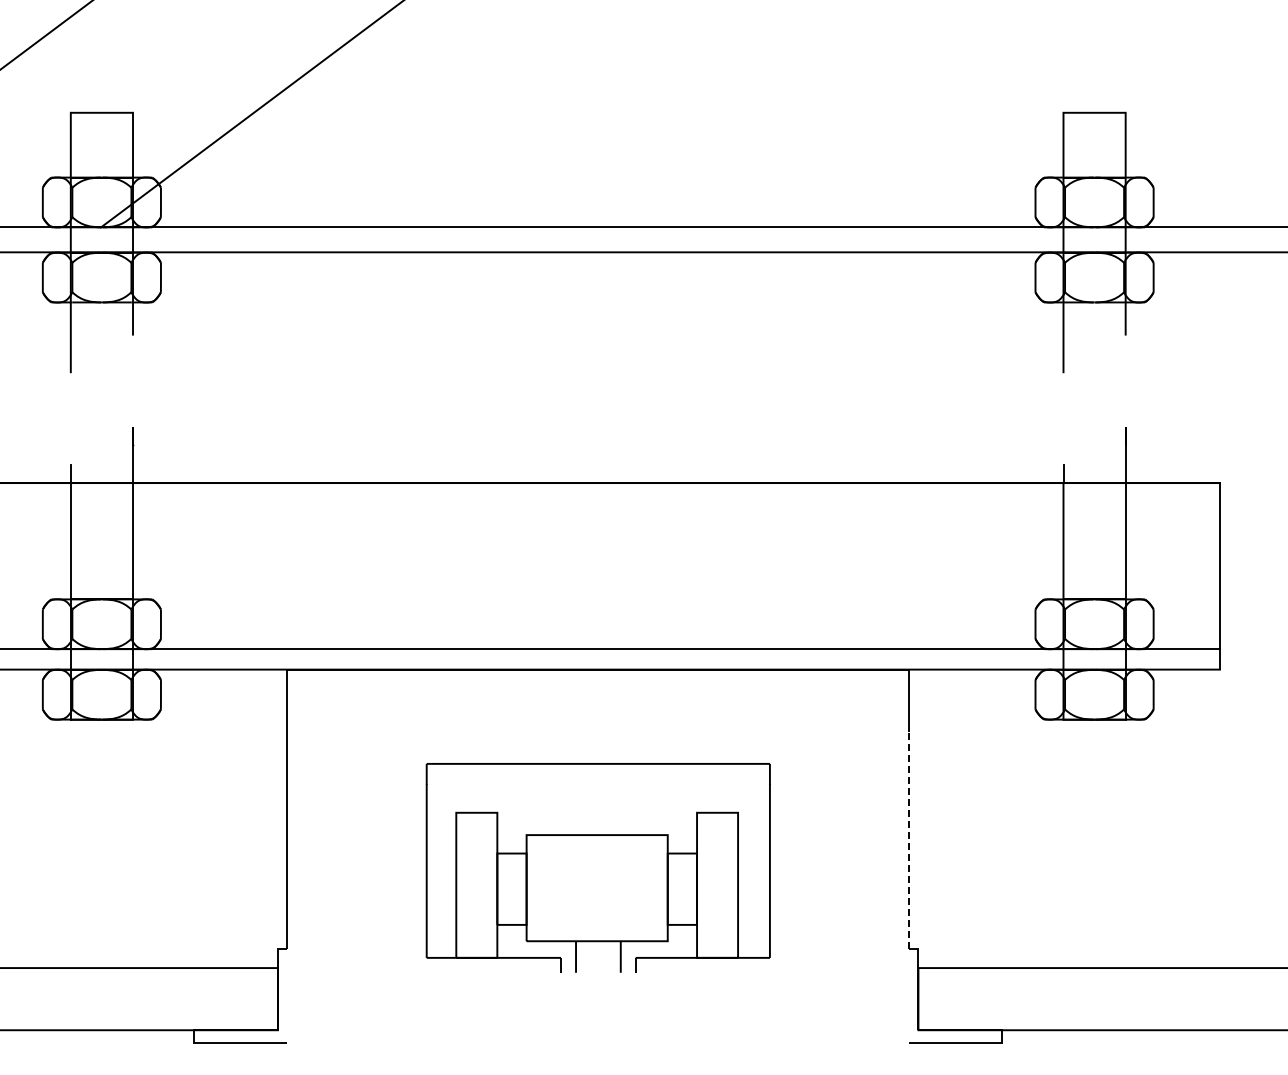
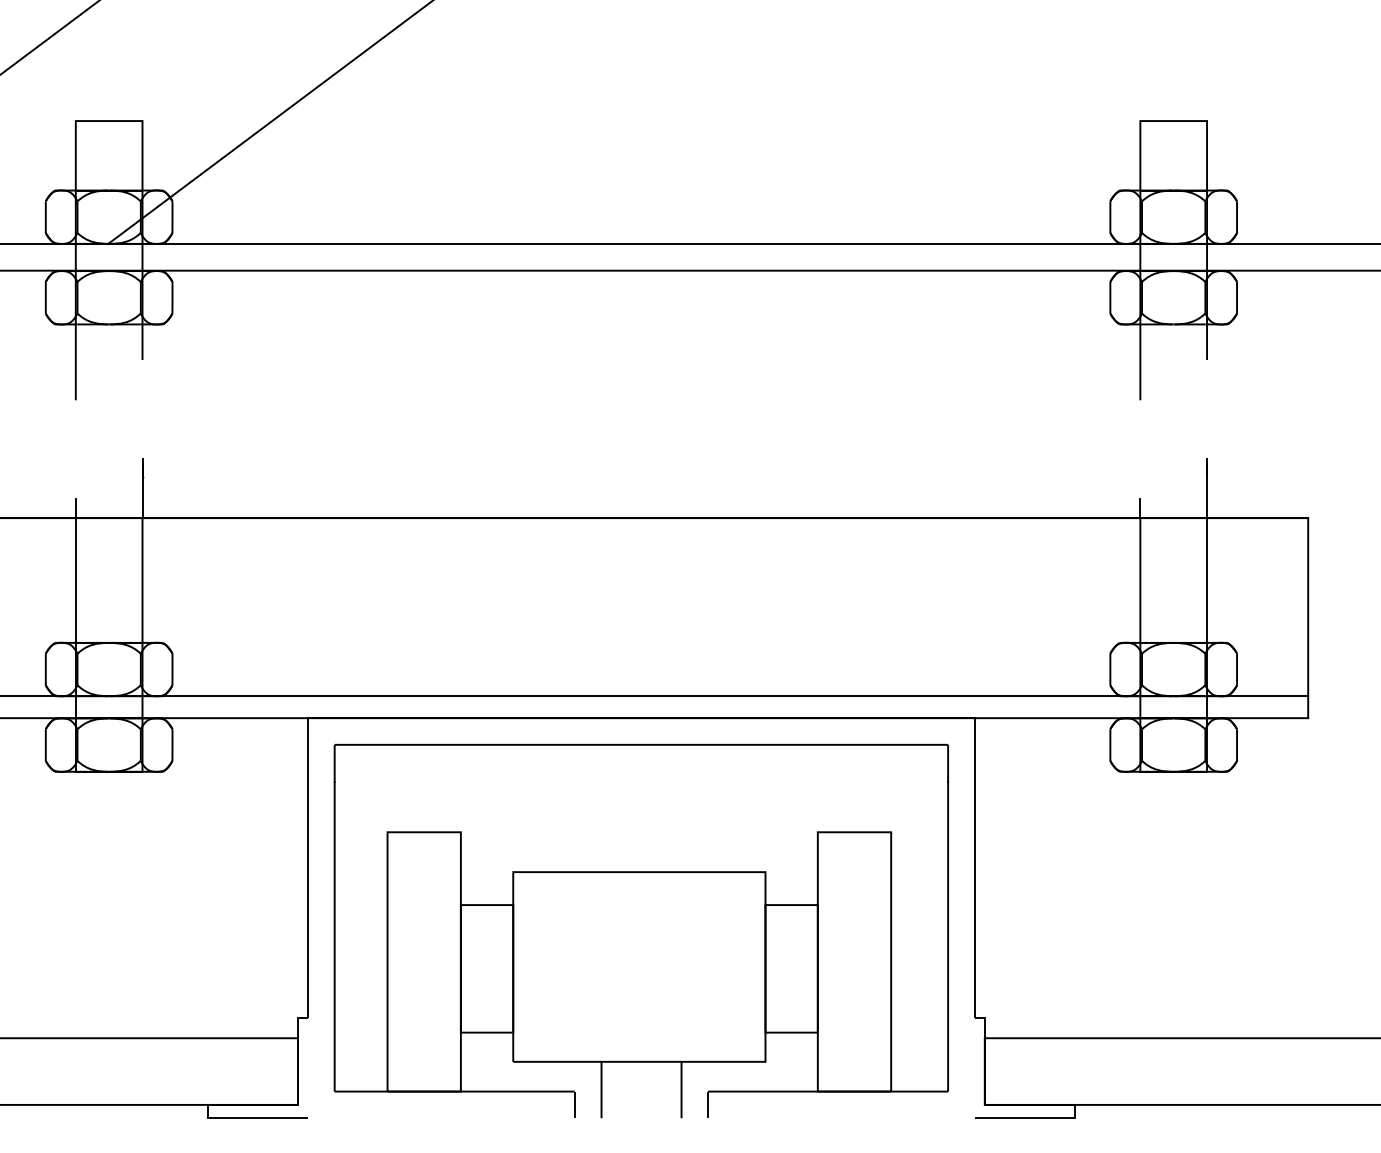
line: (909, 840) -> (975, 901), dashed -> solid
part: (598, 867) -> (641, 930), size x1.67

